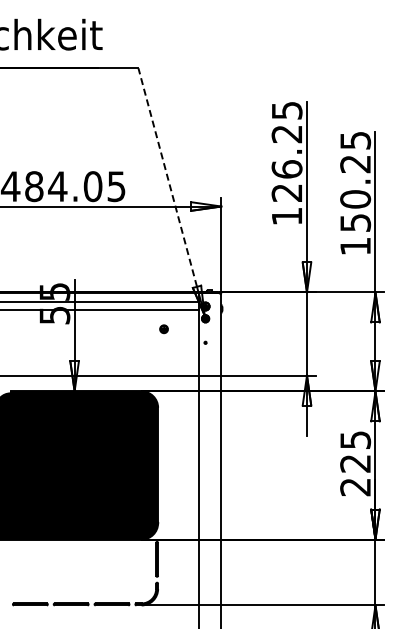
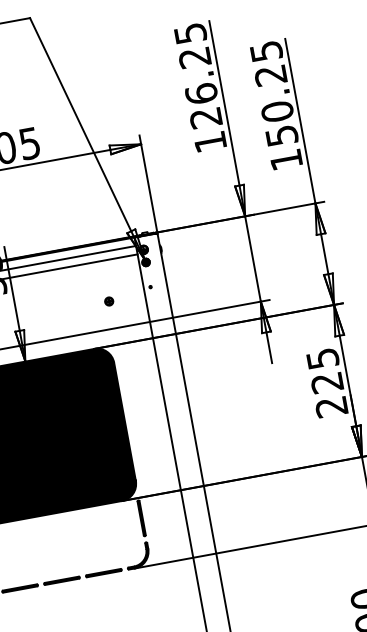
line: (167, 177) -> (80, 124), dashed -> solid
part: (163, 329) -> (108, 301), moved

